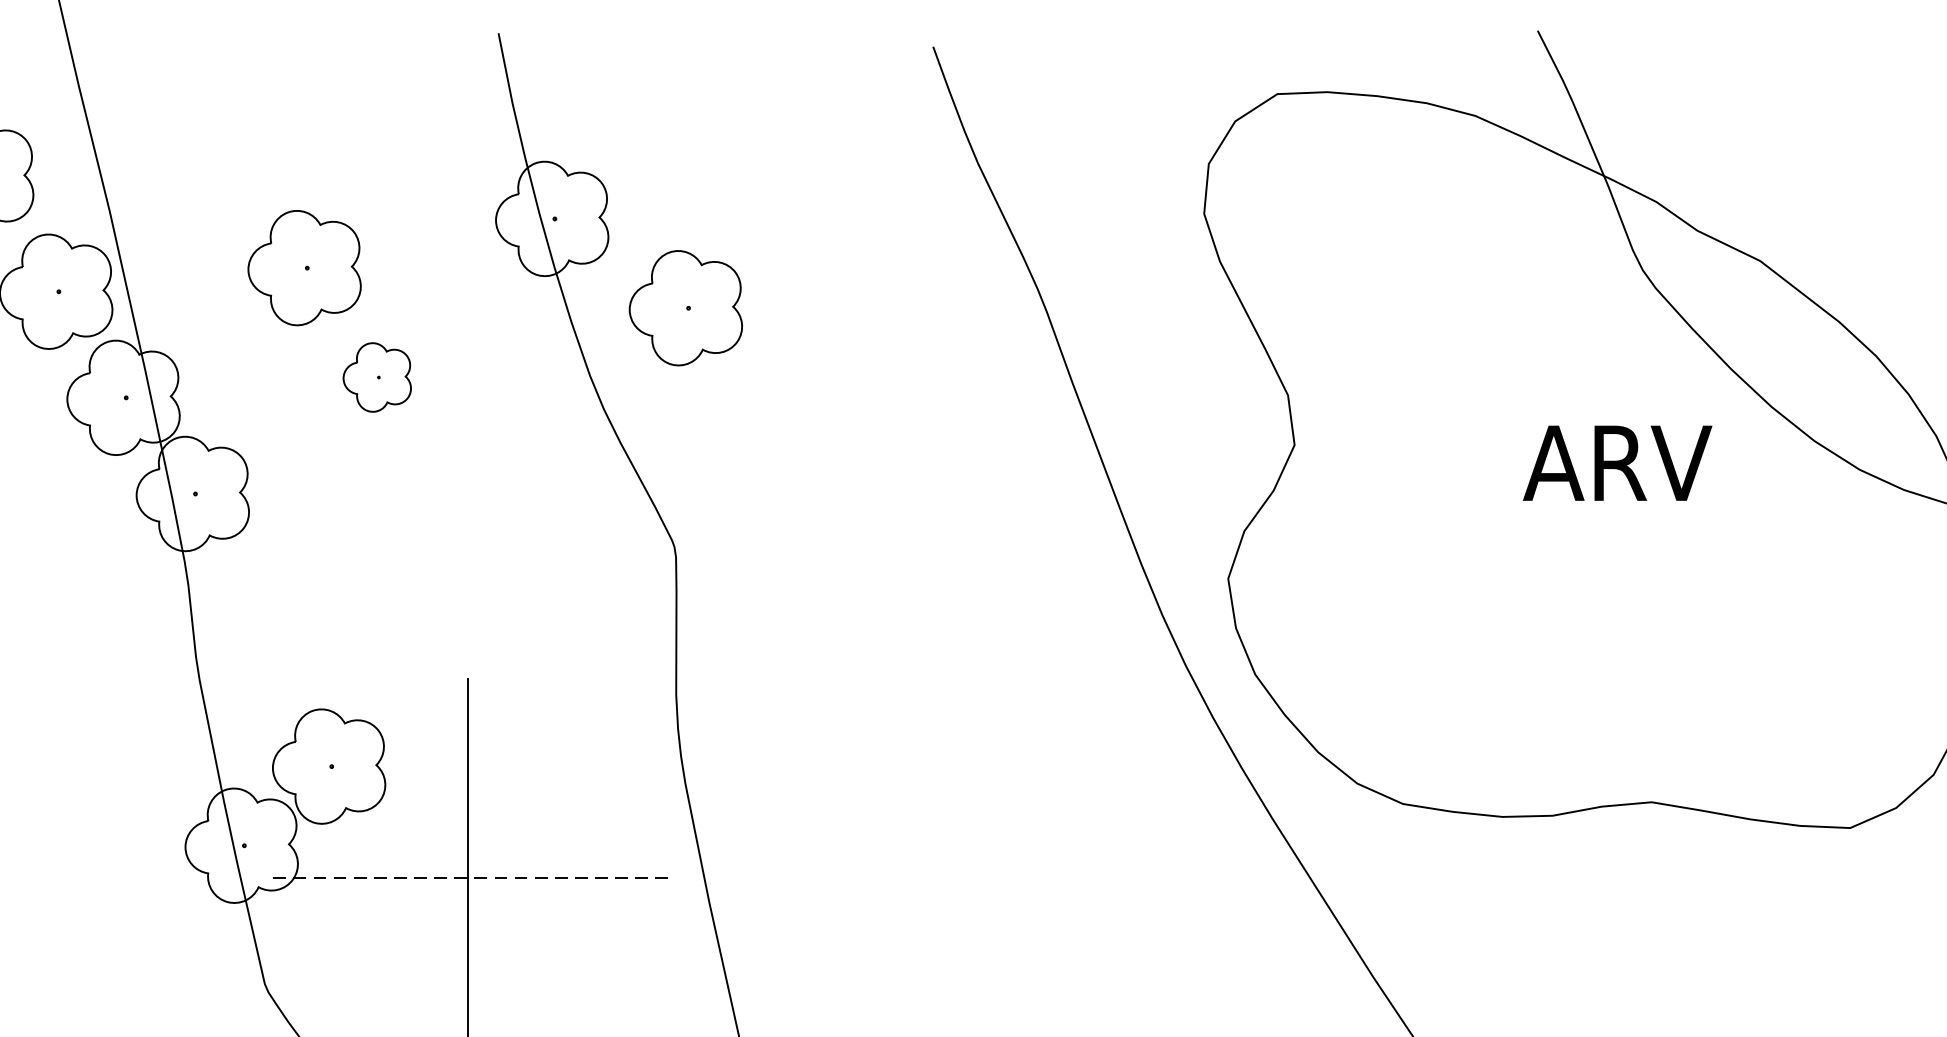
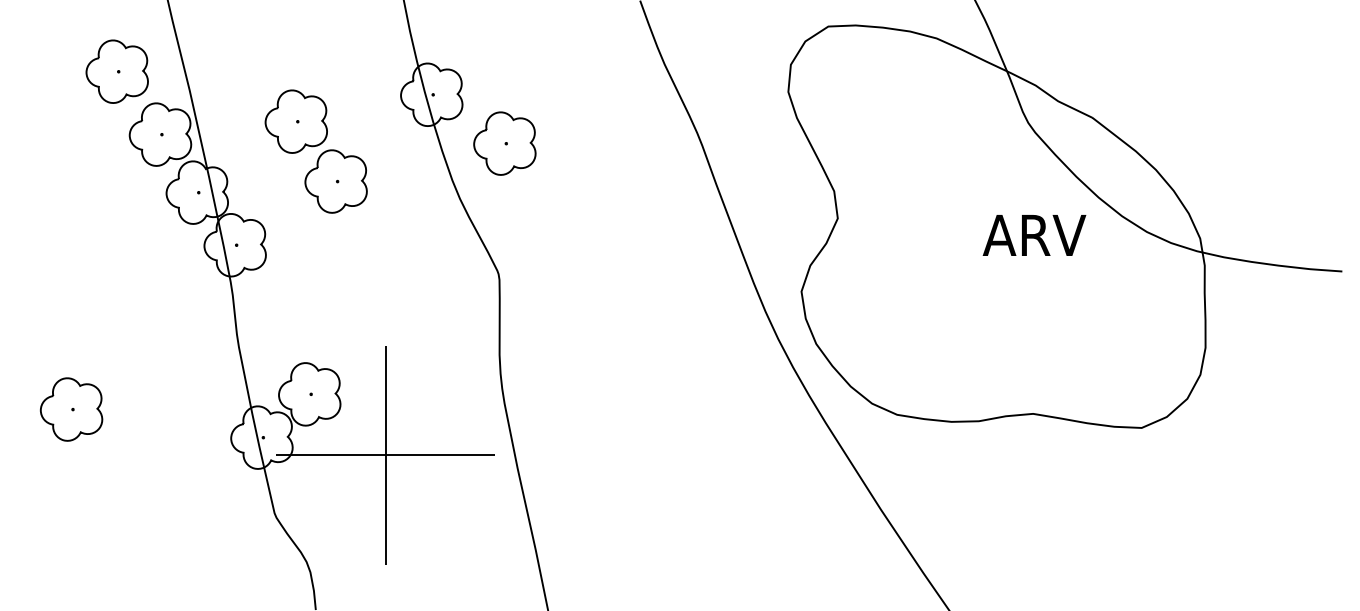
part: (376, 377) -> (335, 181), size x1.67
text: (1617, 463) -> (1034, 235), moved
line: (467, 878) -> (385, 455), dashed -> solid

